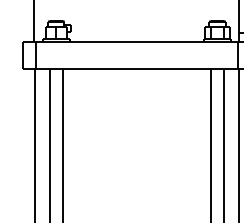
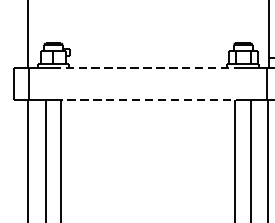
line: (136, 41) -> (147, 67), solid -> dashed
line: (136, 68) -> (147, 99), solid -> dashed

